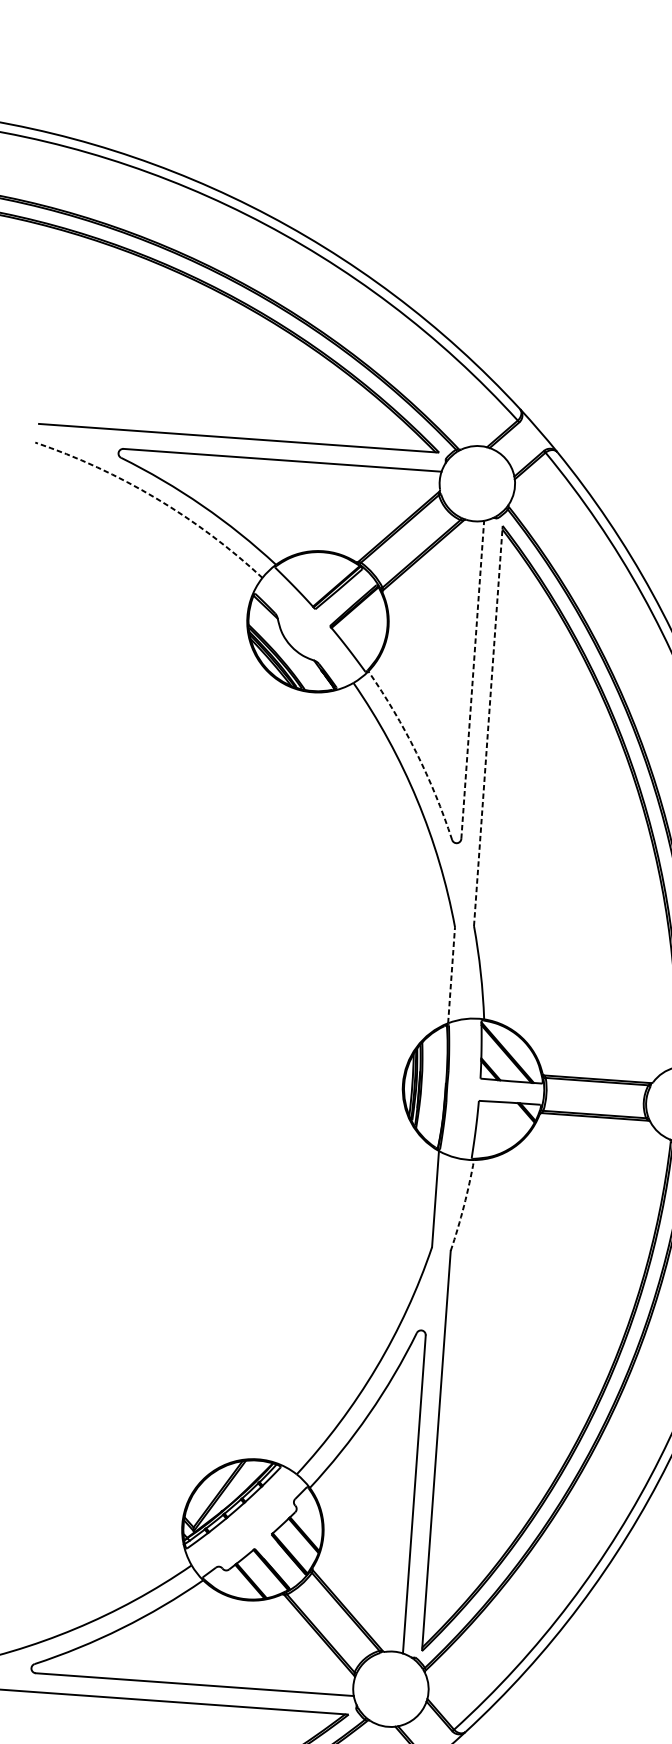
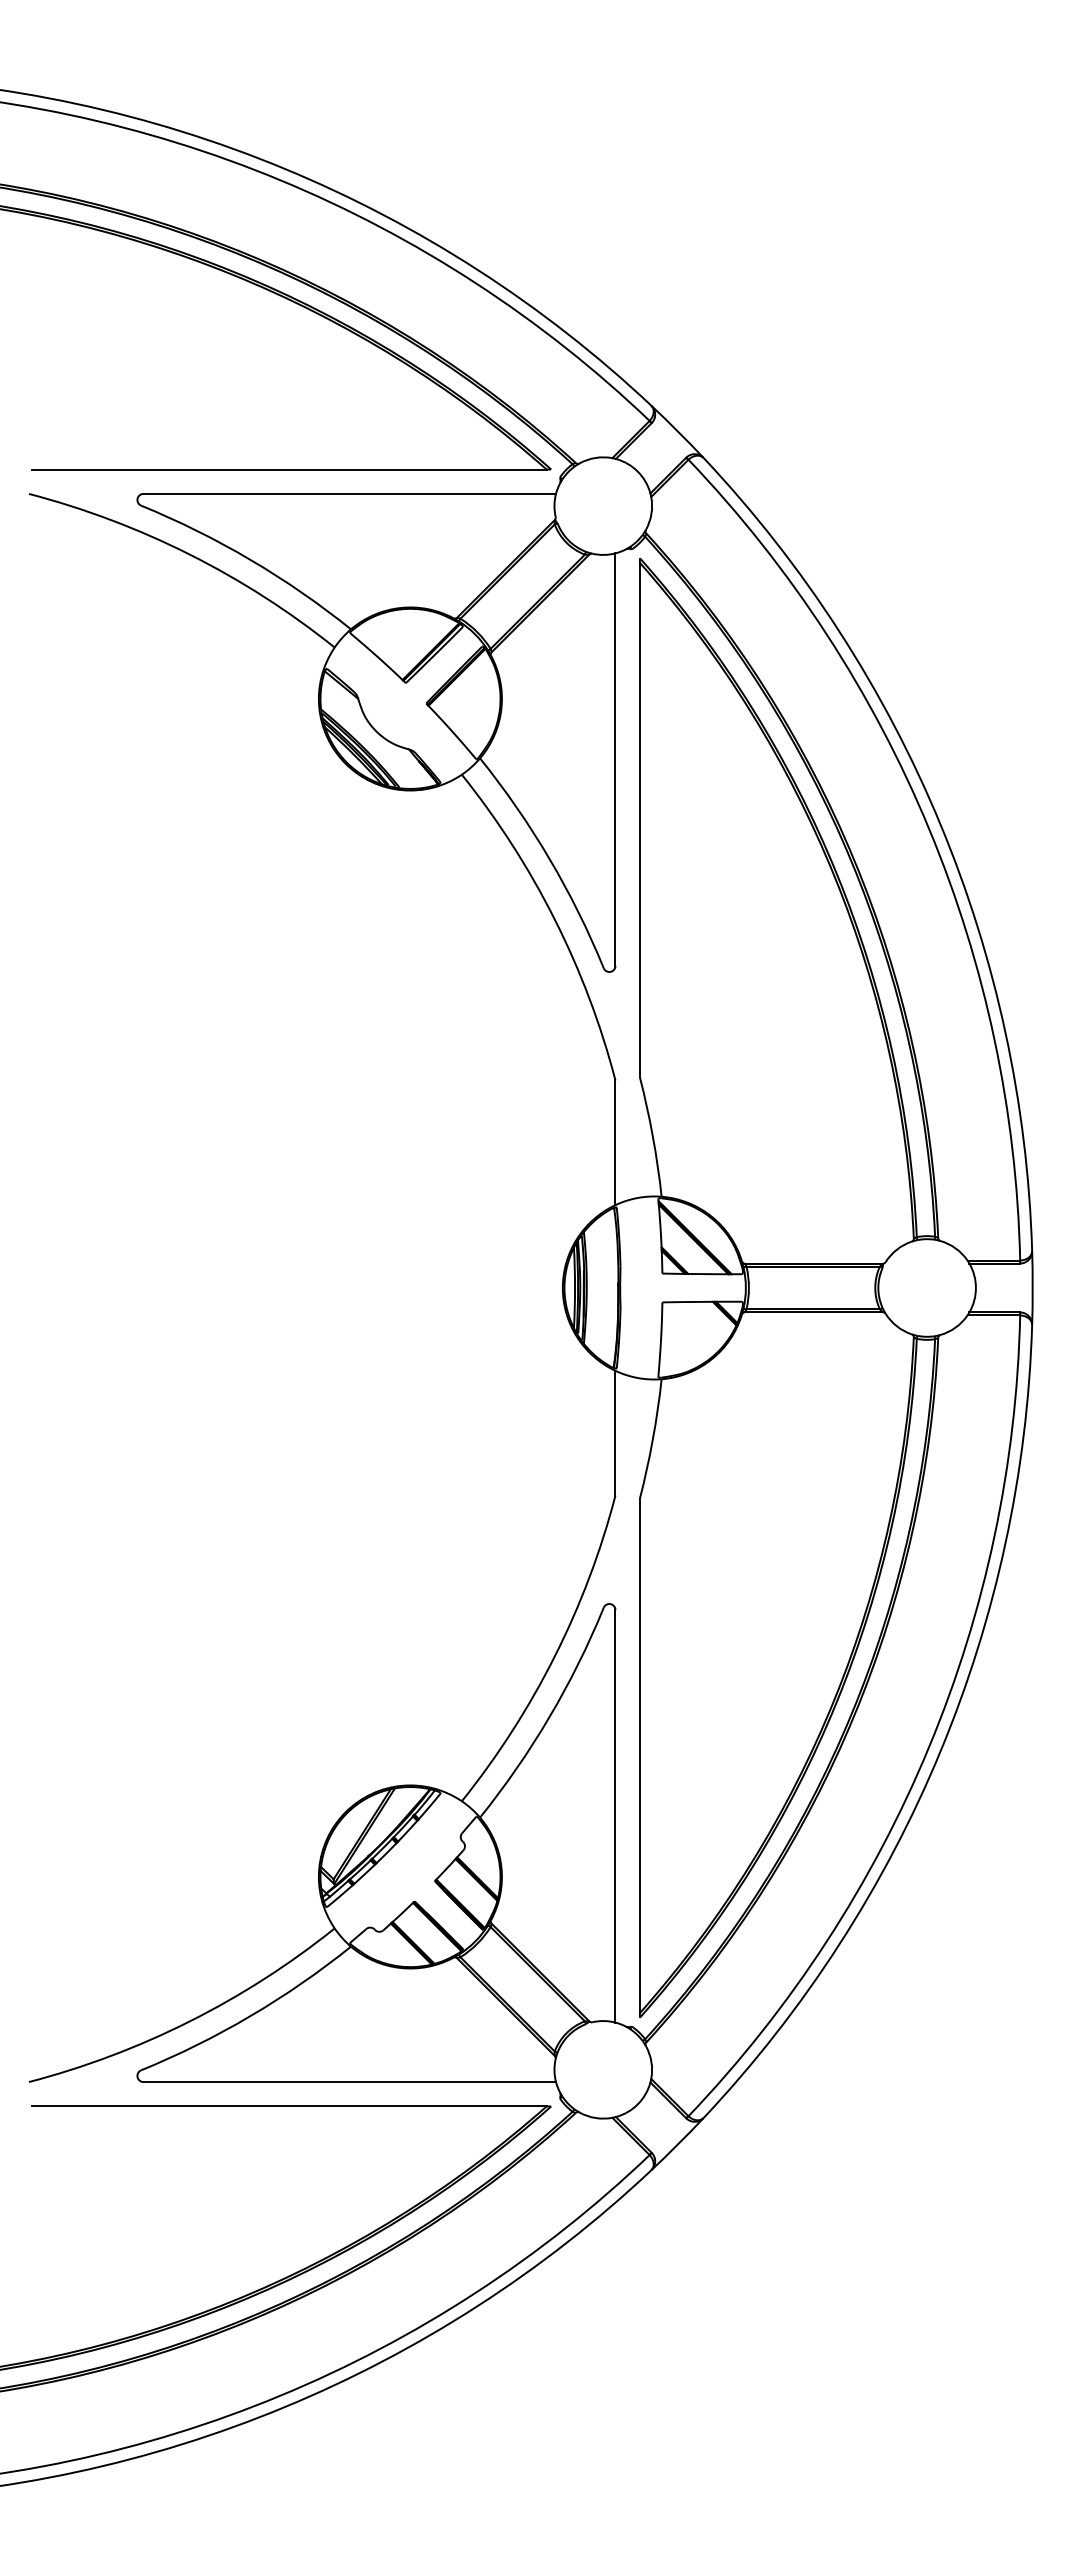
arc: (155, 498) -> (189, 554), dashed -> solid
line: (472, 679) -> (615, 759), dashed -> solid
line: (487, 727) -> (639, 819), dashed -> solid
arc: (416, 752) -> (549, 858), dashed -> solid
line: (451, 975) -> (615, 1142), dashed -> solid
arc: (463, 1206) -> (652, 1439), dashed -> solid

